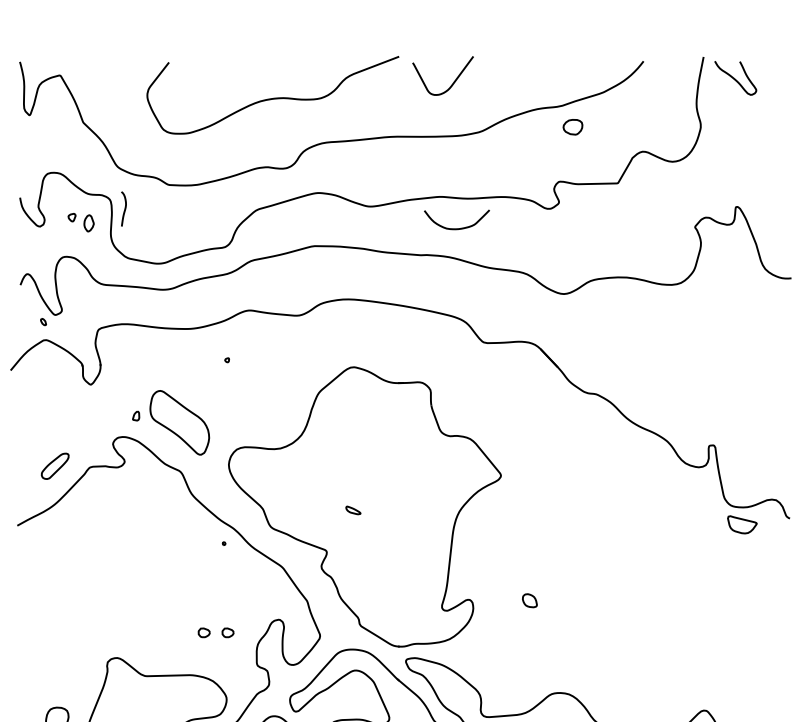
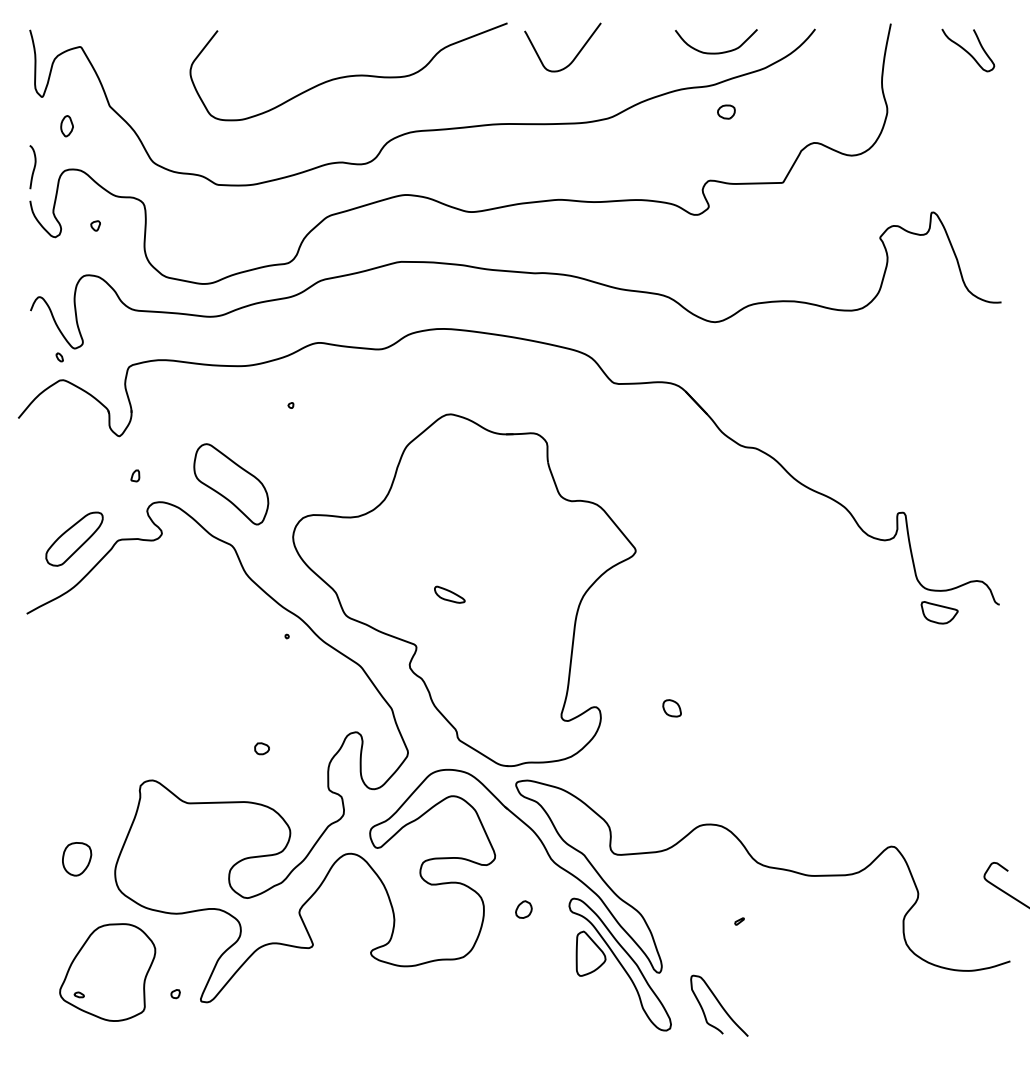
curve: (735, 78) -> (967, 50), moved
part: (573, 126) -> (726, 111), size x0.71
curve: (124, 209) -> (33, 167), moved
part: (88, 223) -> (66, 126), moved
curve: (457, 228) -> (716, 52), moved
part: (136, 415) -> (135, 475), moved
part: (55, 465) -> (74, 538), size x1.67
part: (353, 510) -> (449, 594), size x1.67
part: (227, 632) -> (291, 748), removed

